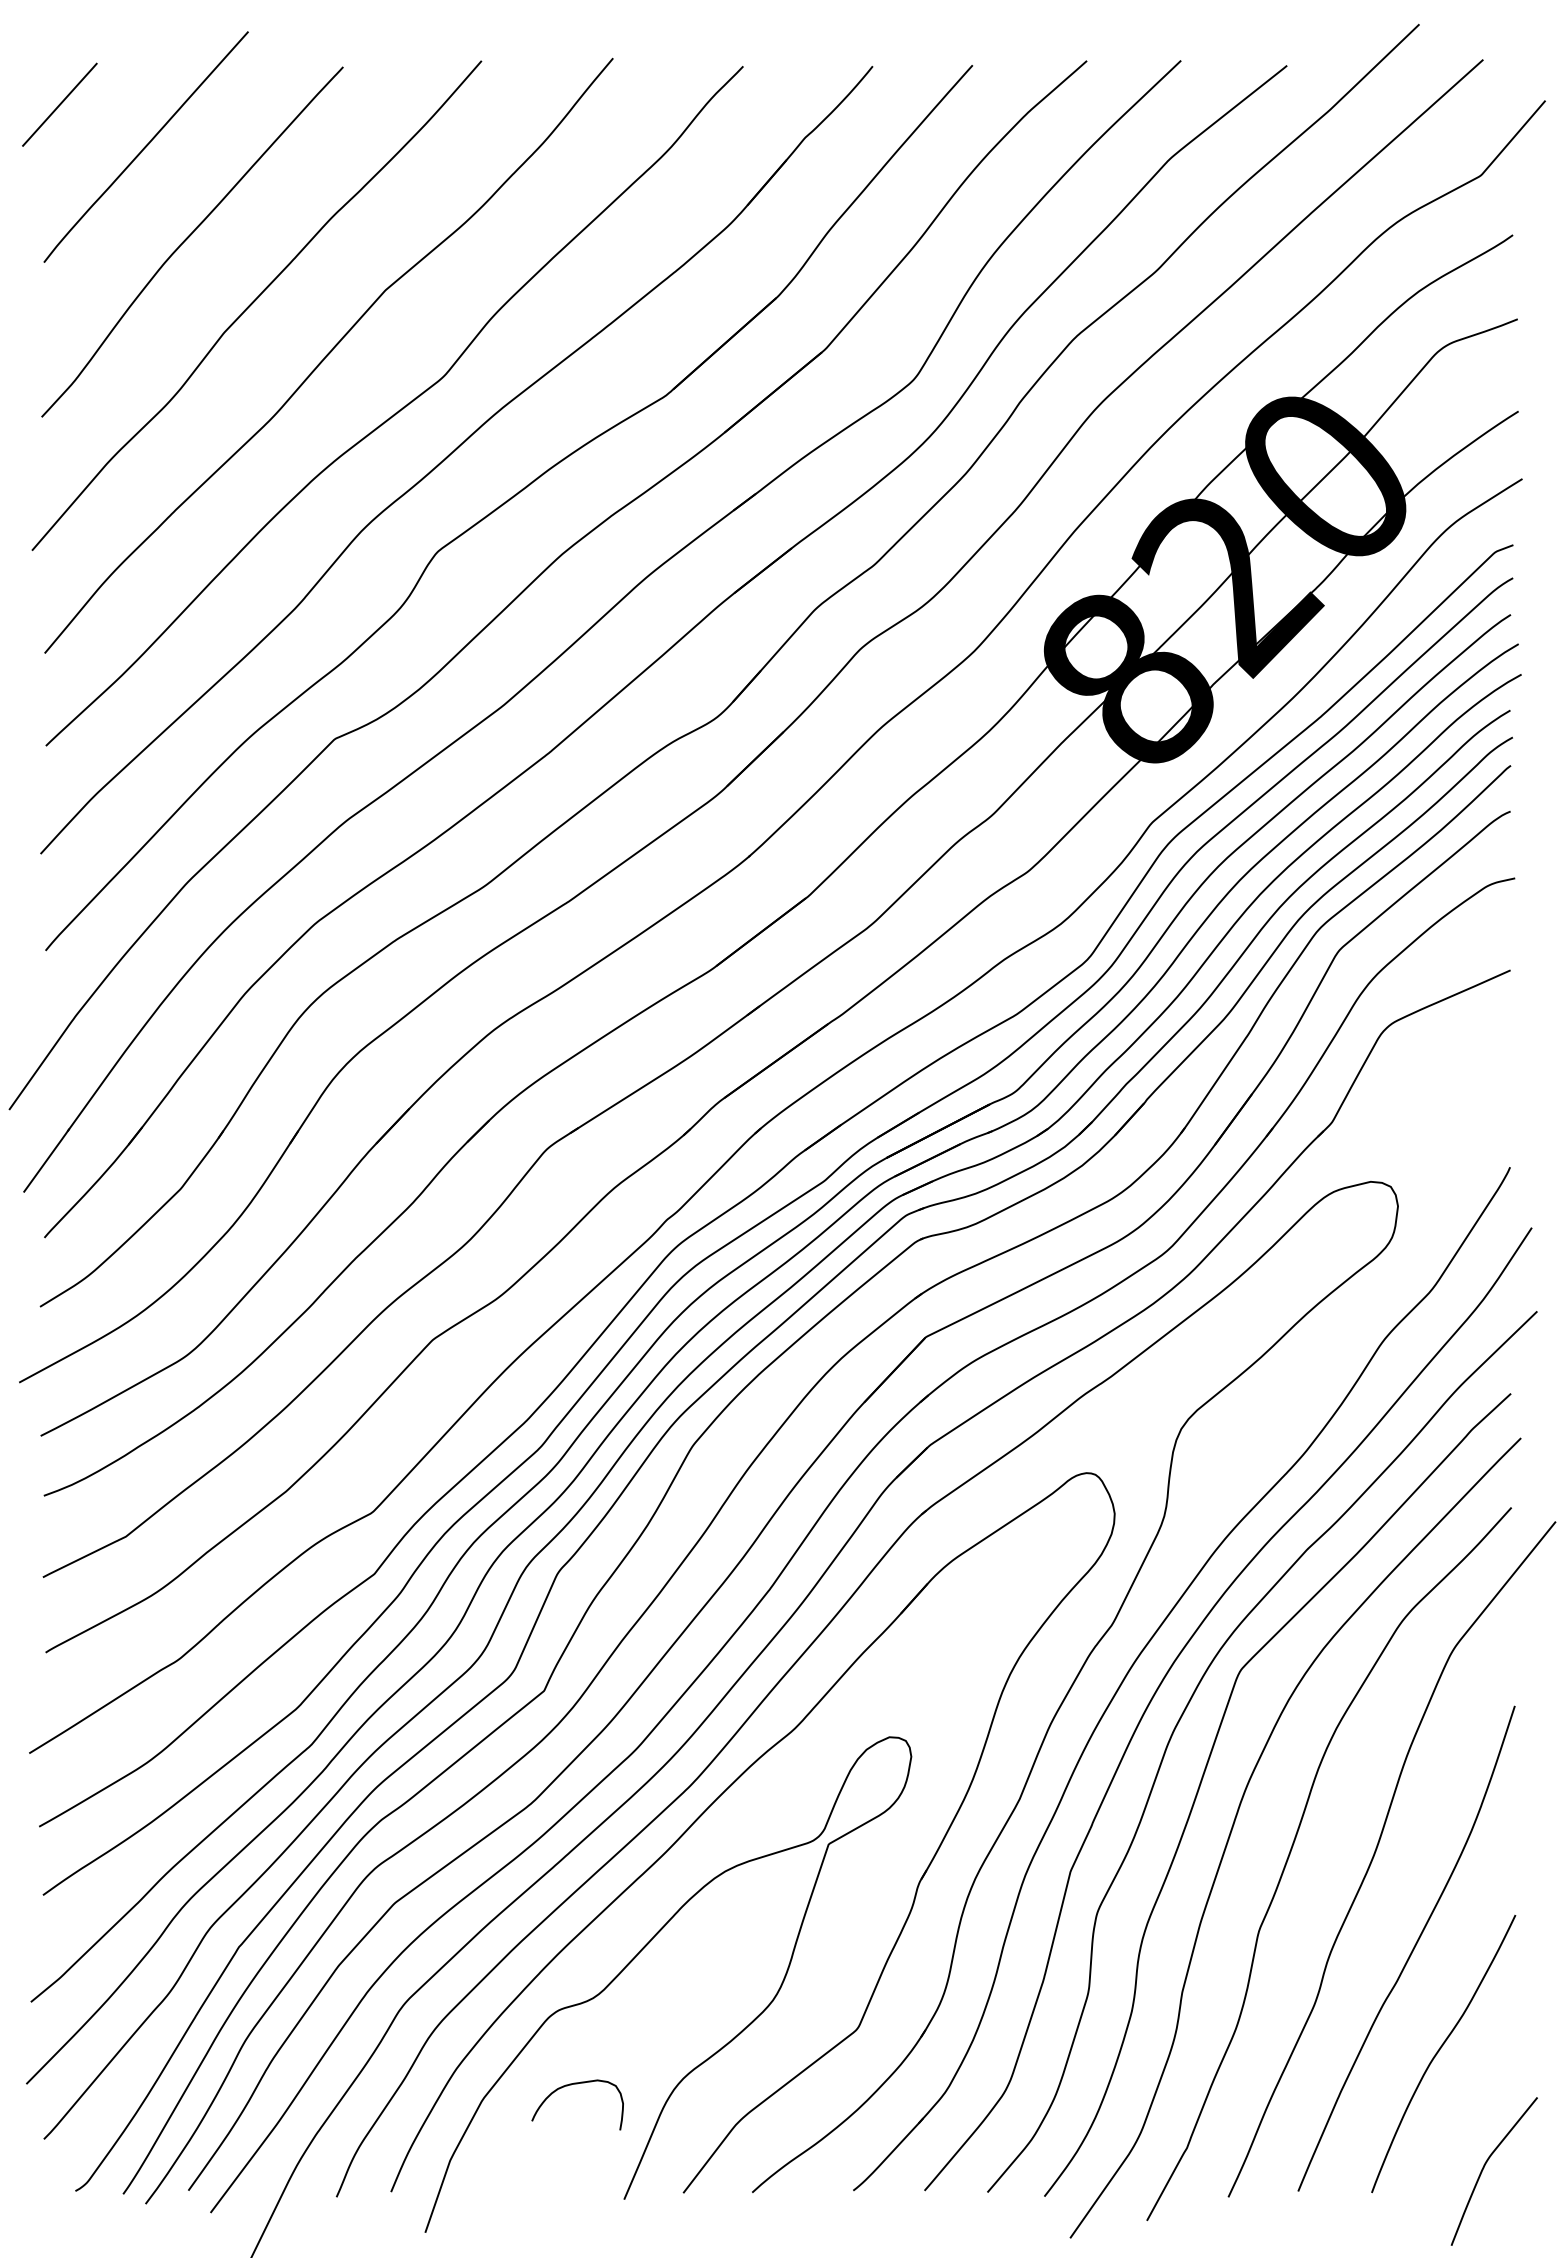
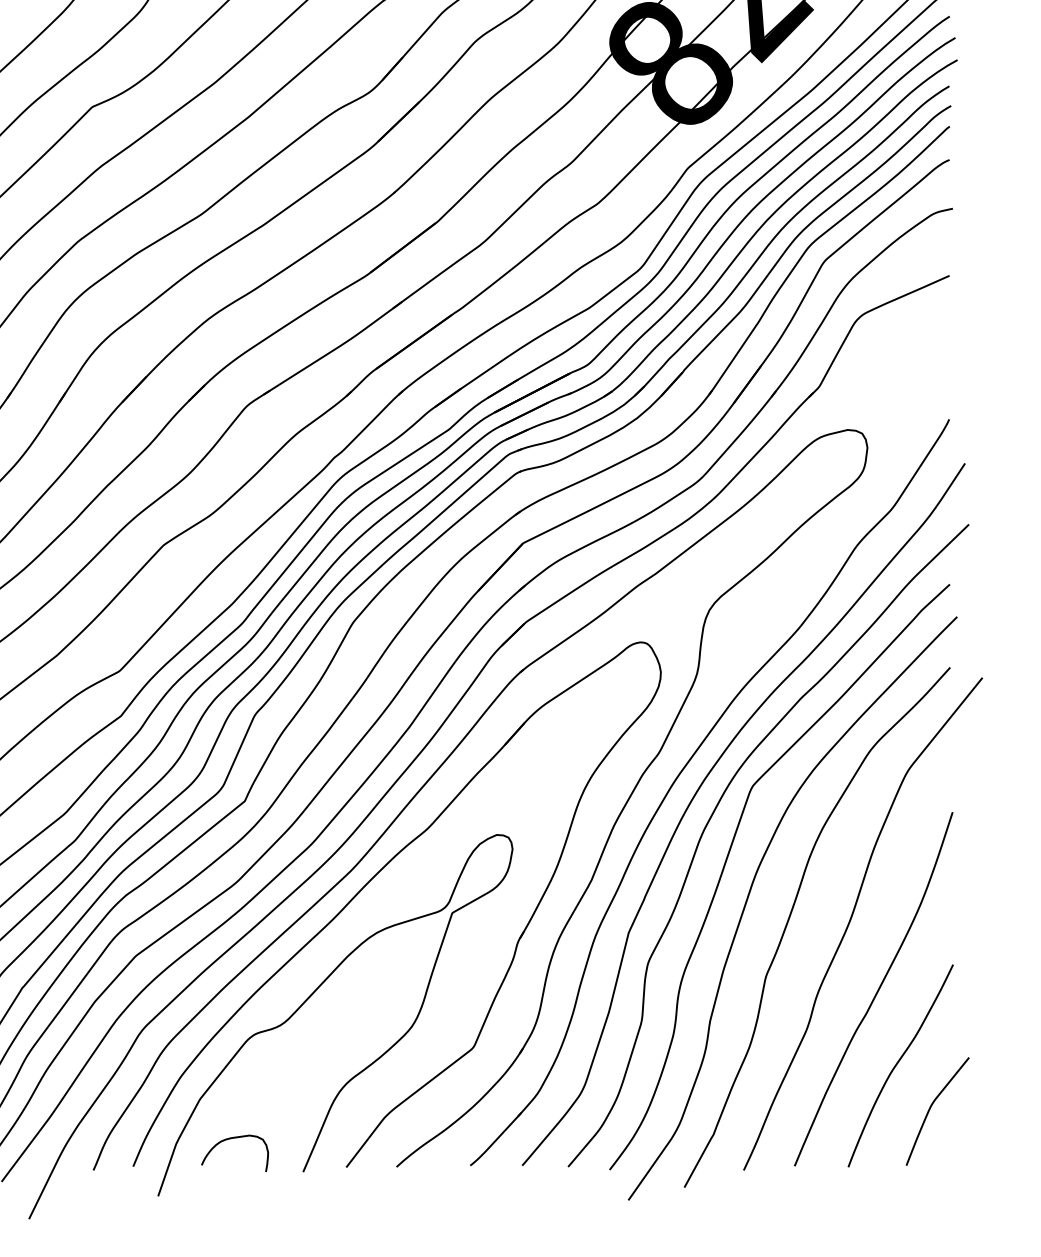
curve: (571, 2085) -> (230, 1139), moved
curve: (1484, 2168) -> (930, 1109), moved

